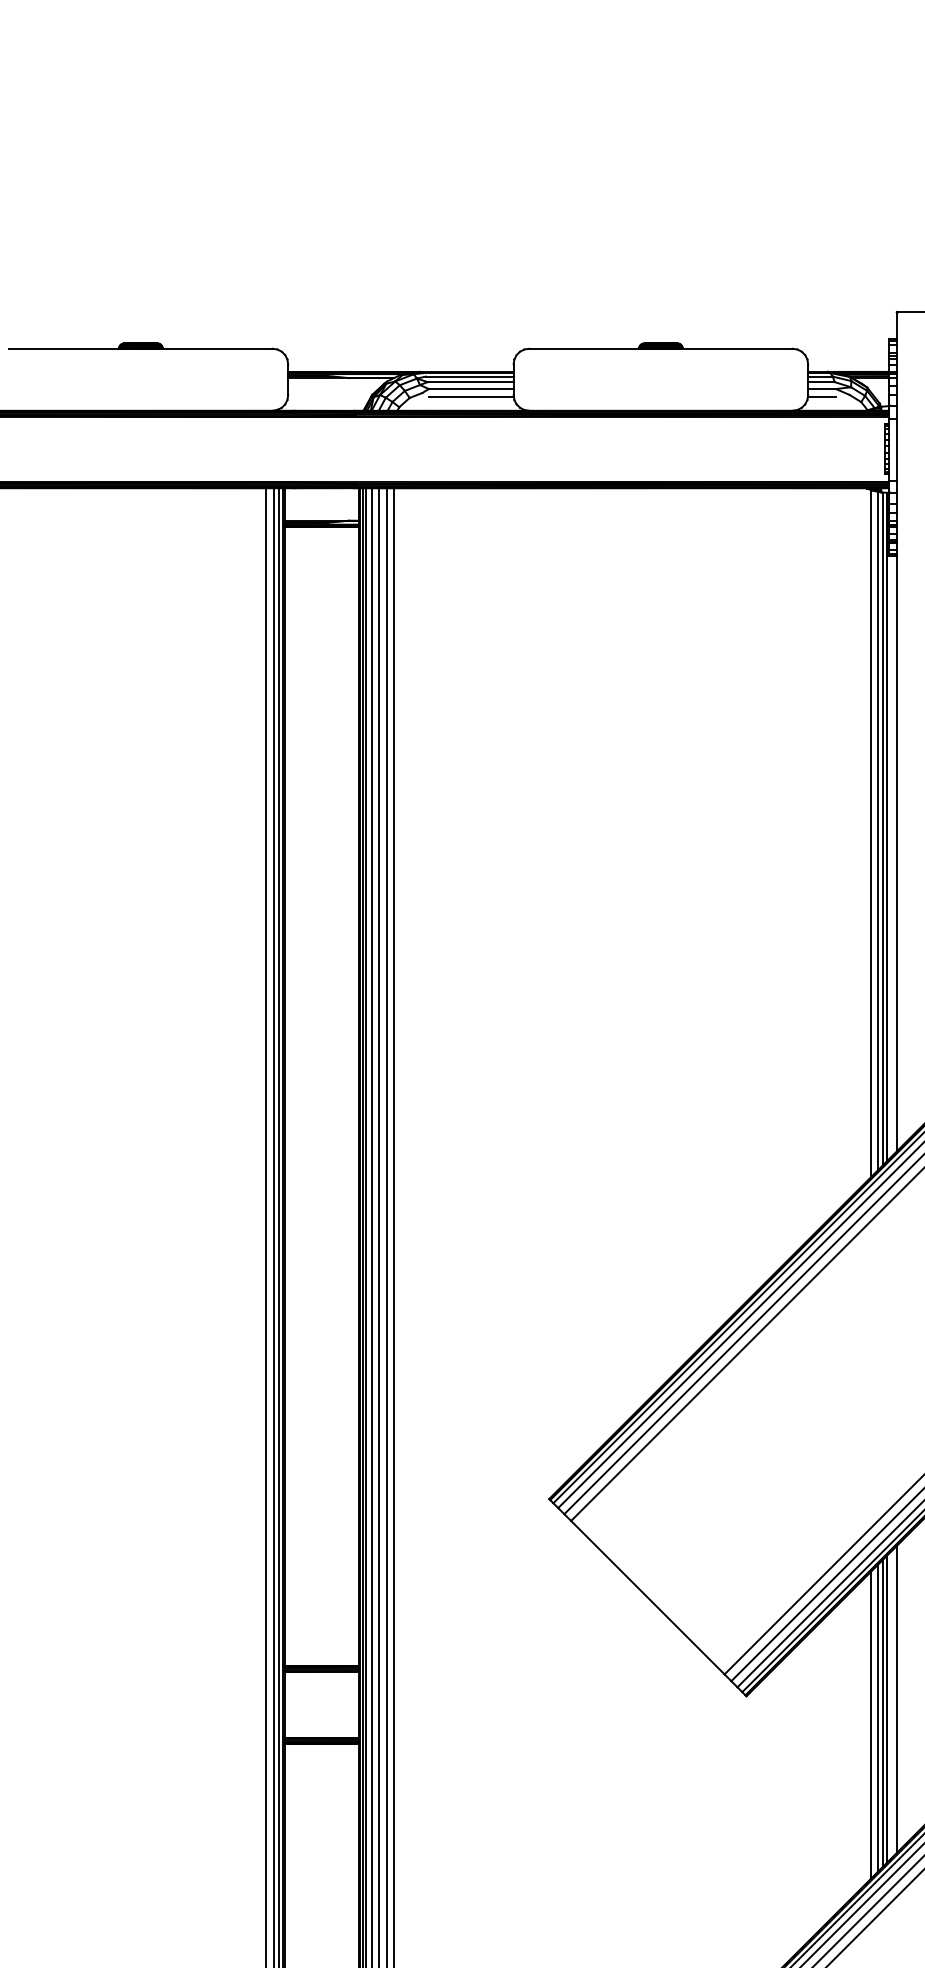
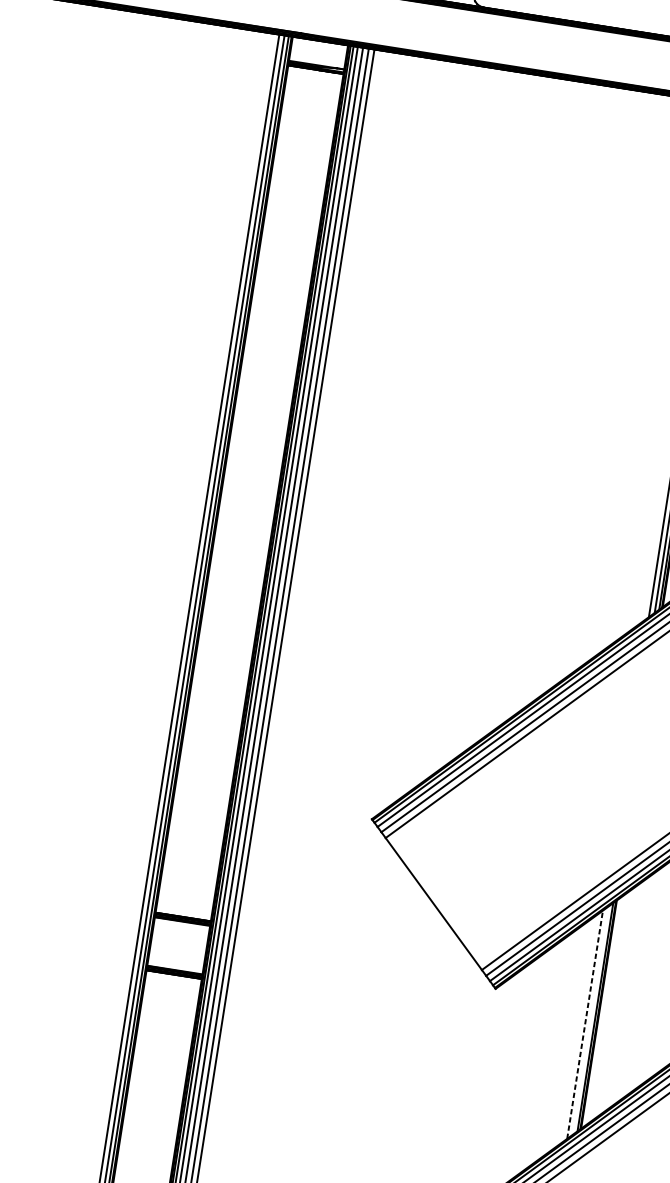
line: (896, 1698) -> (606, 1007), removed
line: (878, 1717) -> (591, 1019), removed
line: (871, 1724) -> (585, 1024), solid -> dashed

